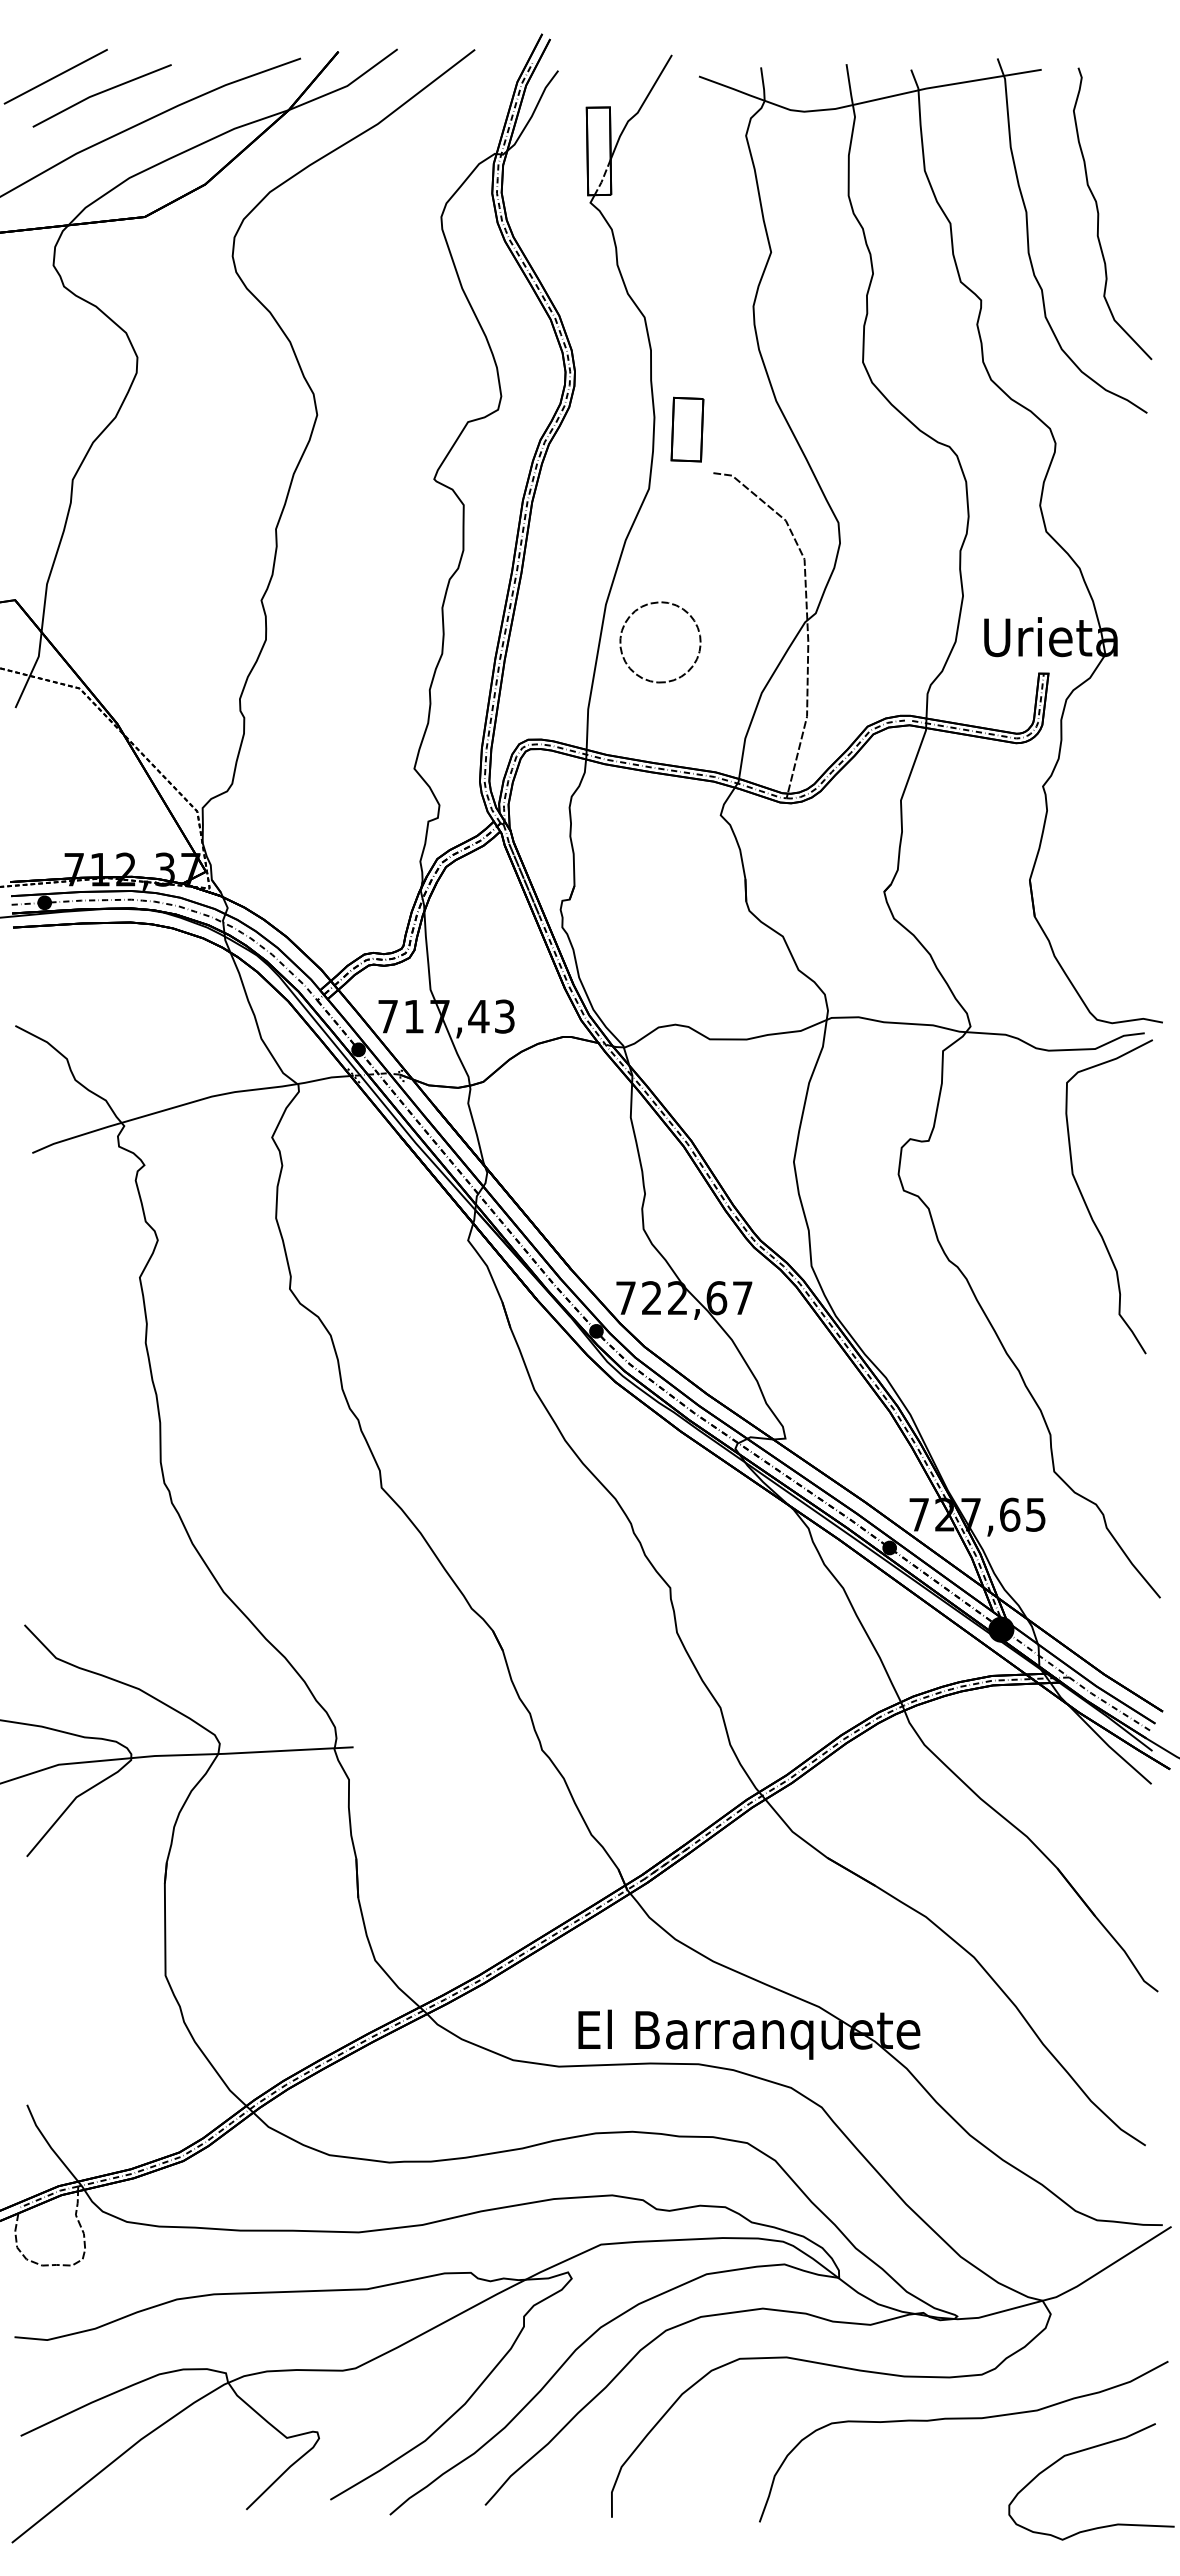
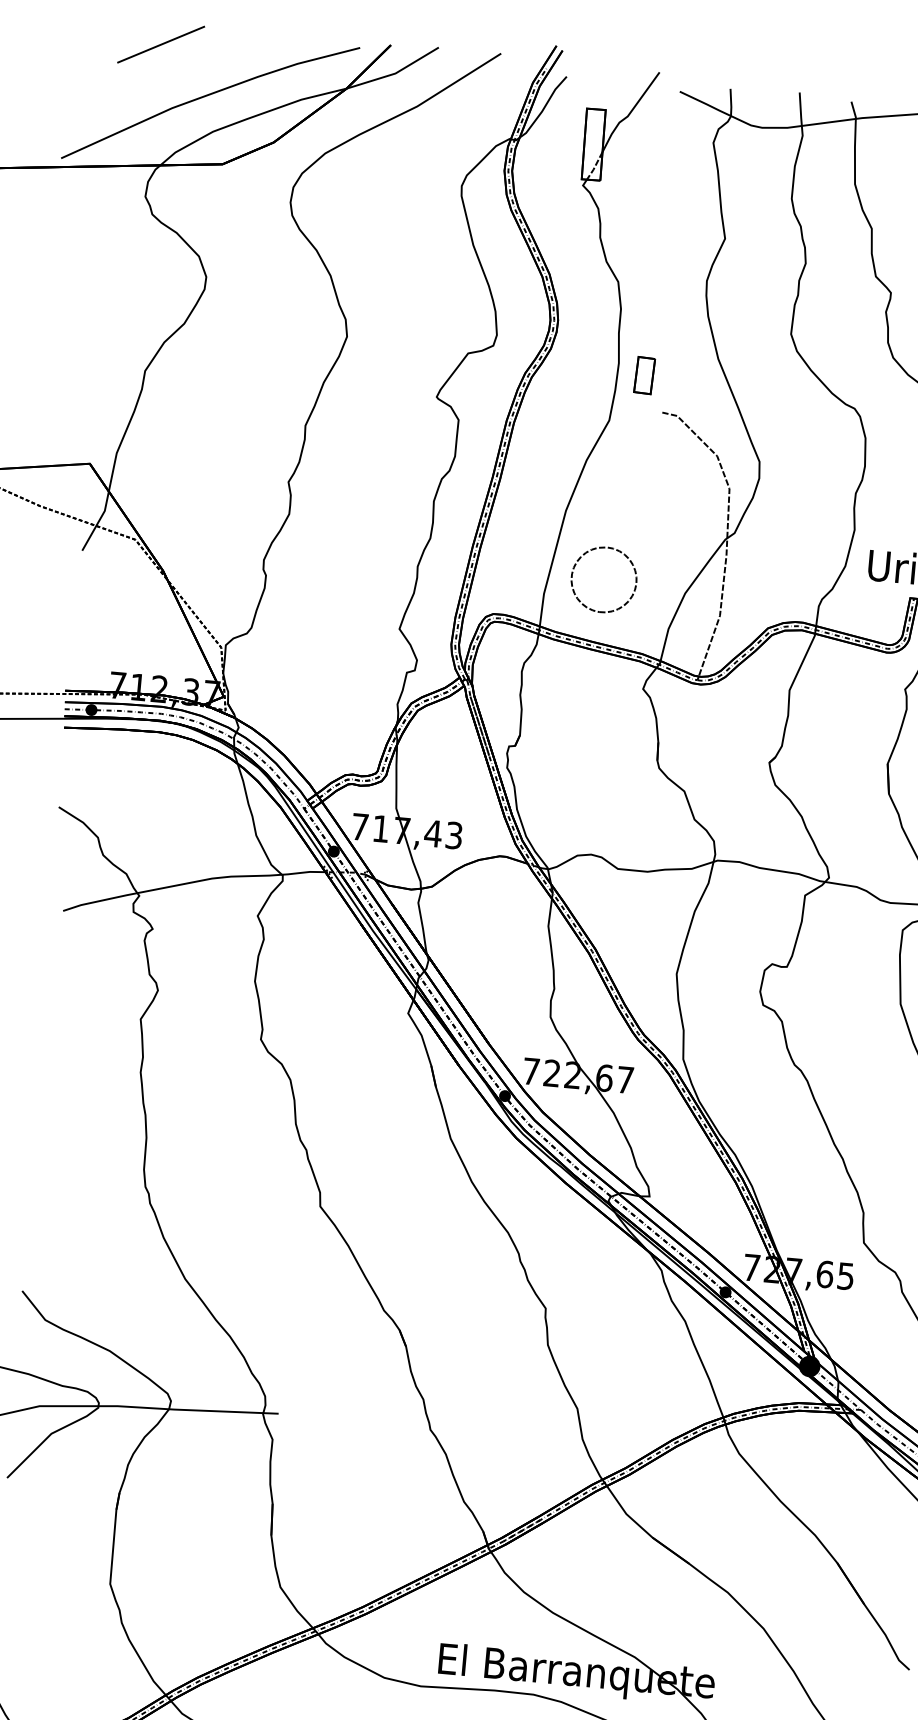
line: (101, 93) -> (196, 61), removed
part: (687, 429) -> (644, 375), size x0.7
part: (671, 679) -> (610, 610), moved

